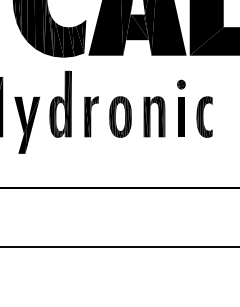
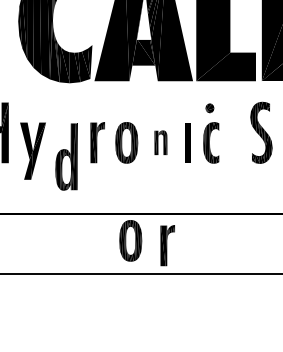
part: (181, 84) -> (209, 108), moved
part: (60, 103) -> (66, 156), moved
part: (154, 116) -> (160, 142), size x0.6
part: (124, 214) -> (130, 240), added
part: (161, 219) -> (167, 245), added

